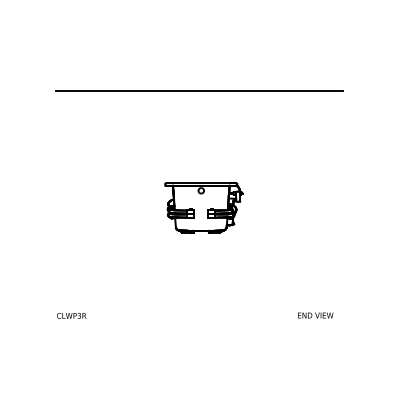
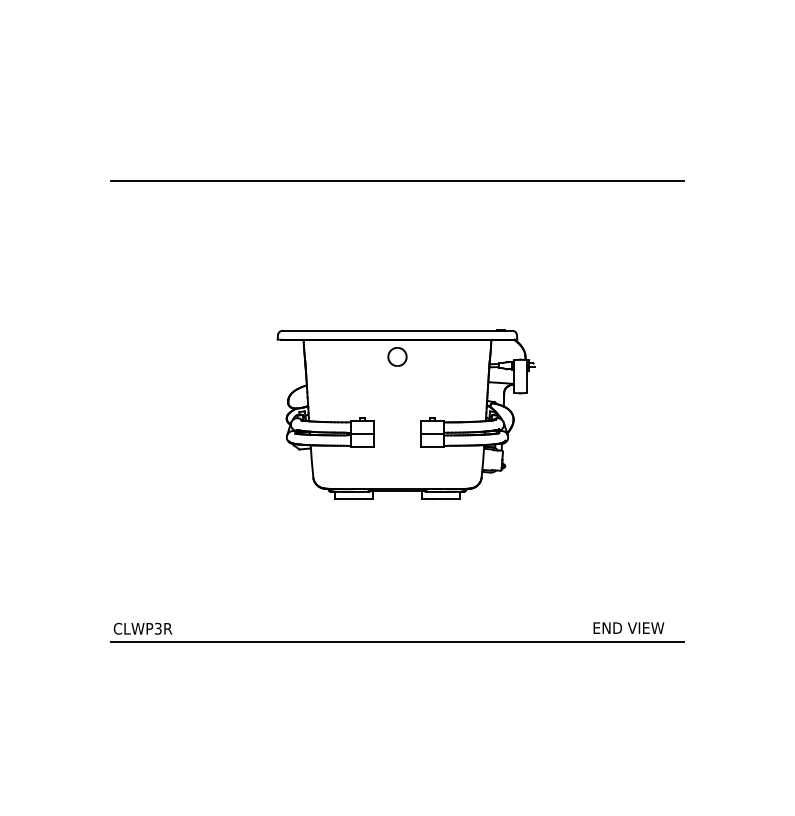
part: (203, 207) -> (405, 412), size x1.67
line: (199, 322) -> (397, 641), added

